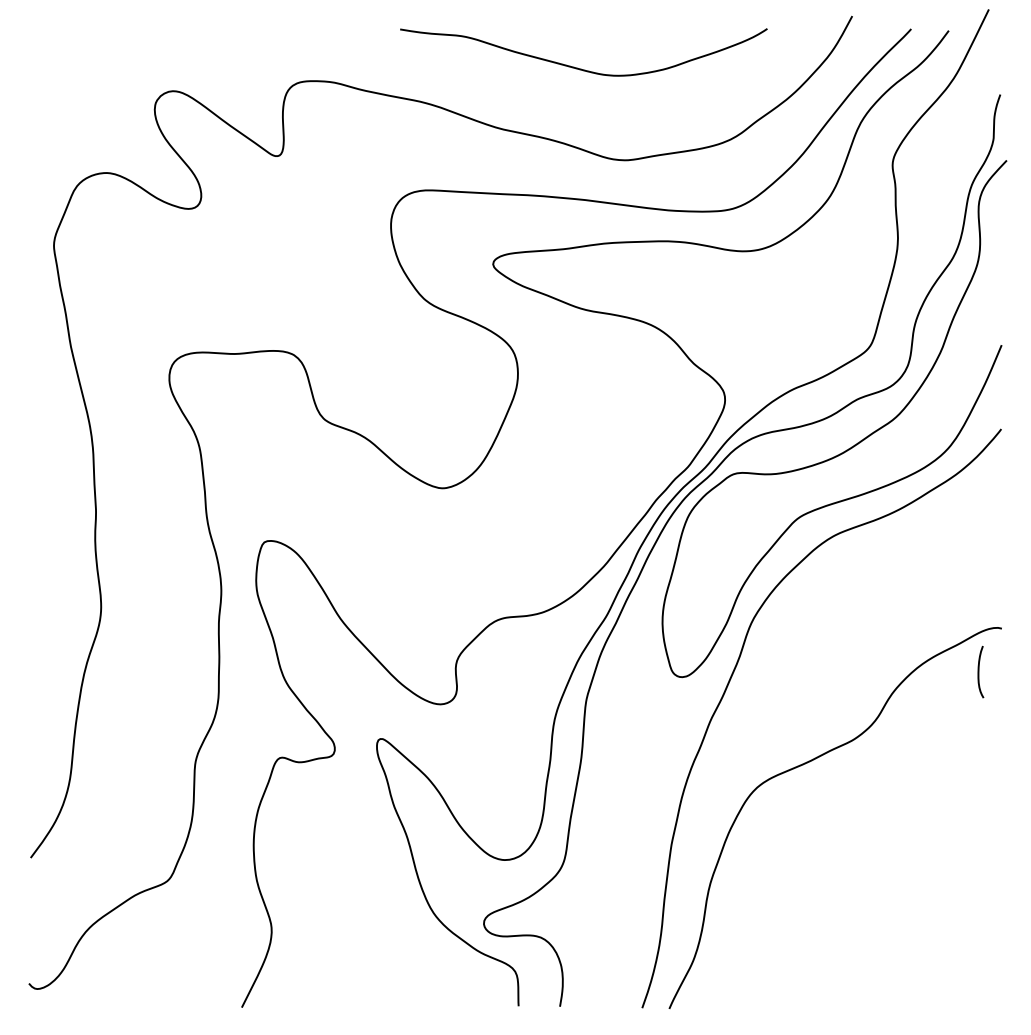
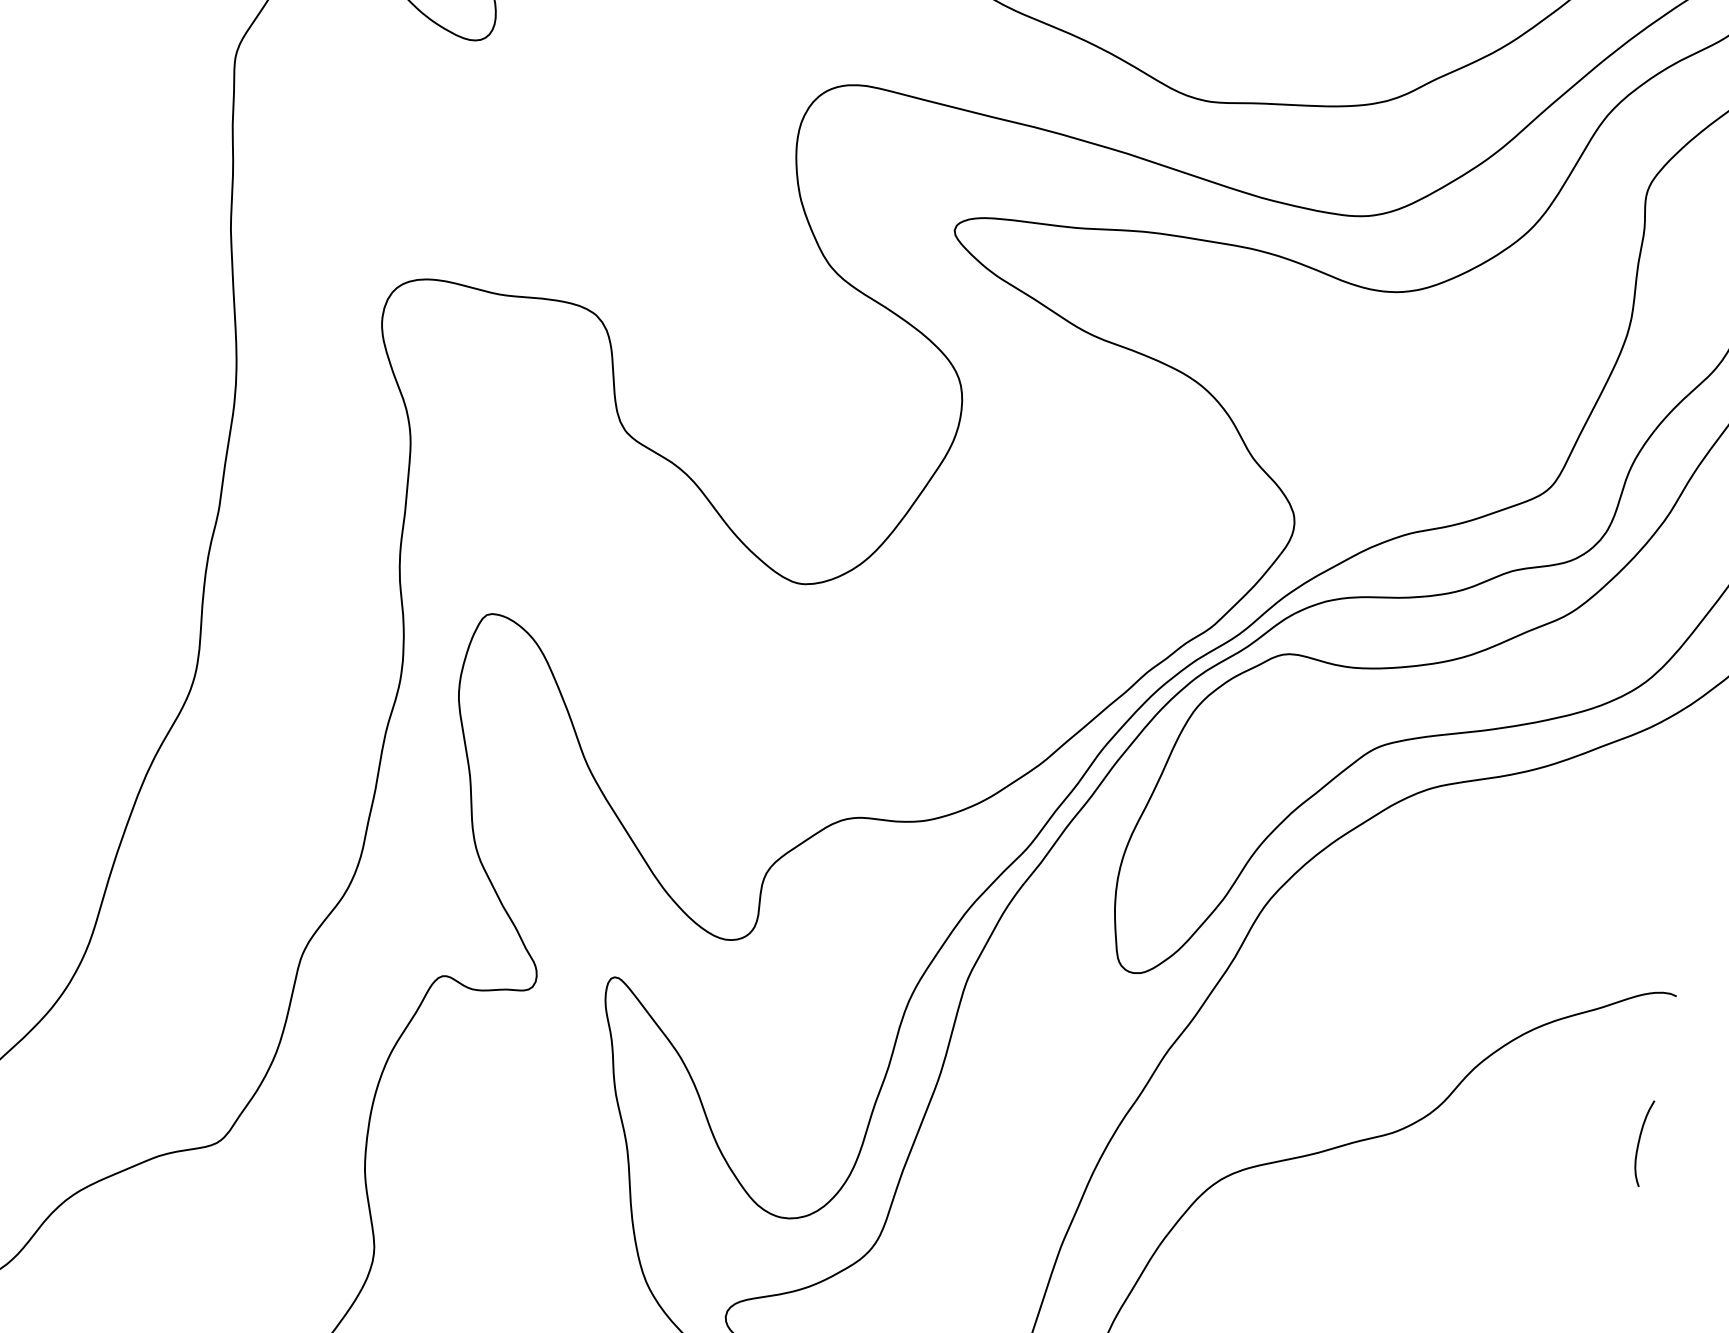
curve: (979, 671) -> (1640, 1141), moved

